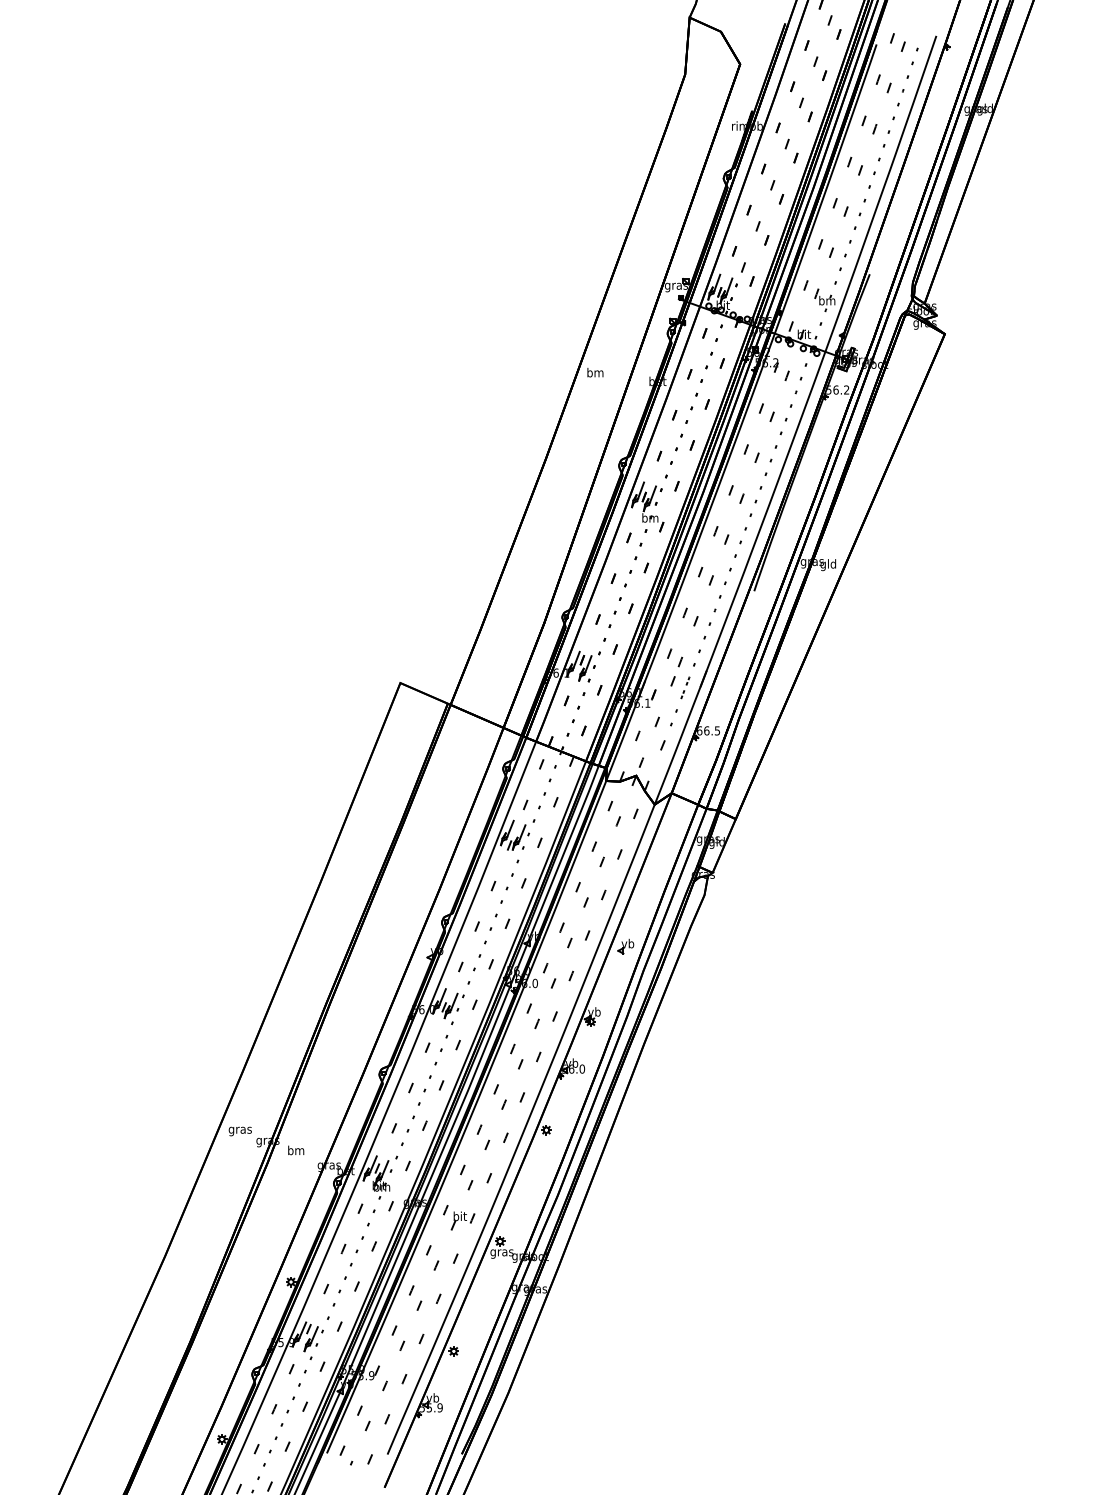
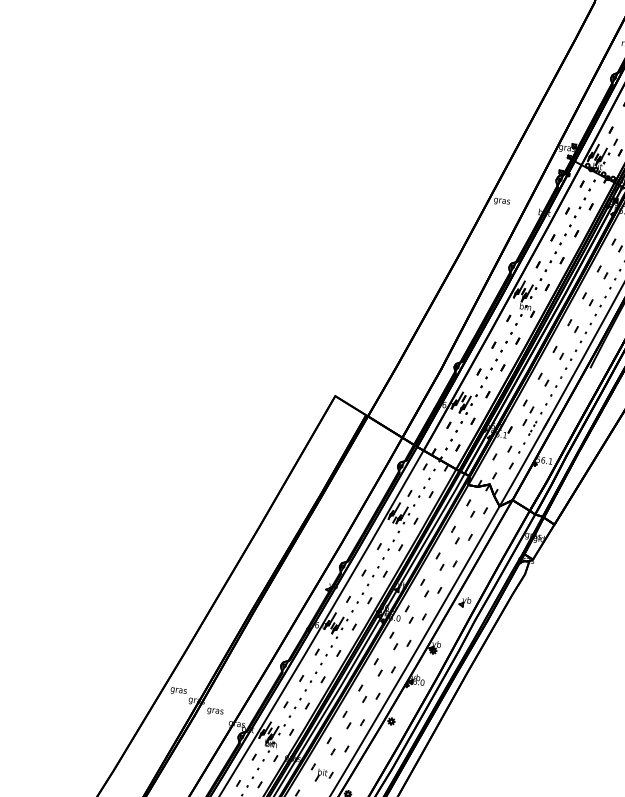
text: (594, 373) -> (501, 200), bm -> gras
text: (708, 730) -> (544, 460), 66.5 -> 56.1
text: (295, 1151) -> (214, 710), bm -> gras

